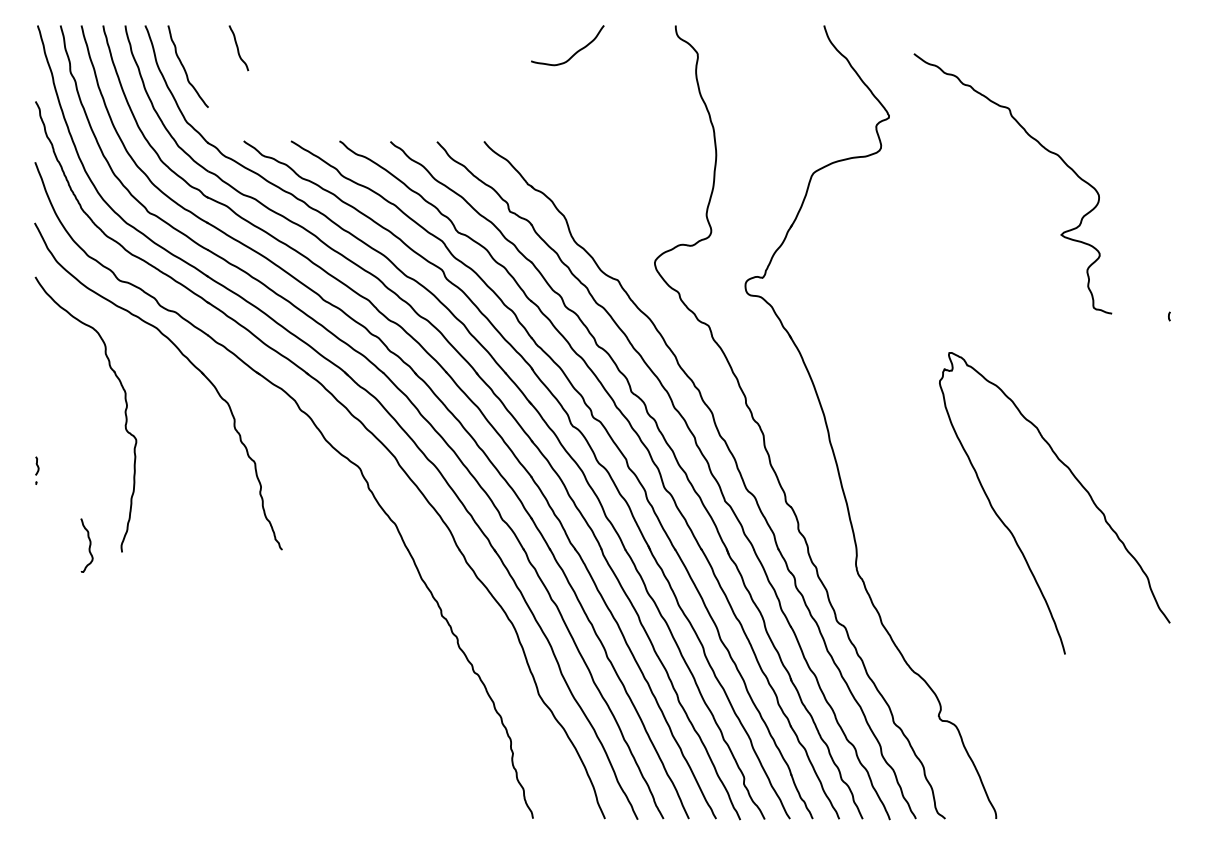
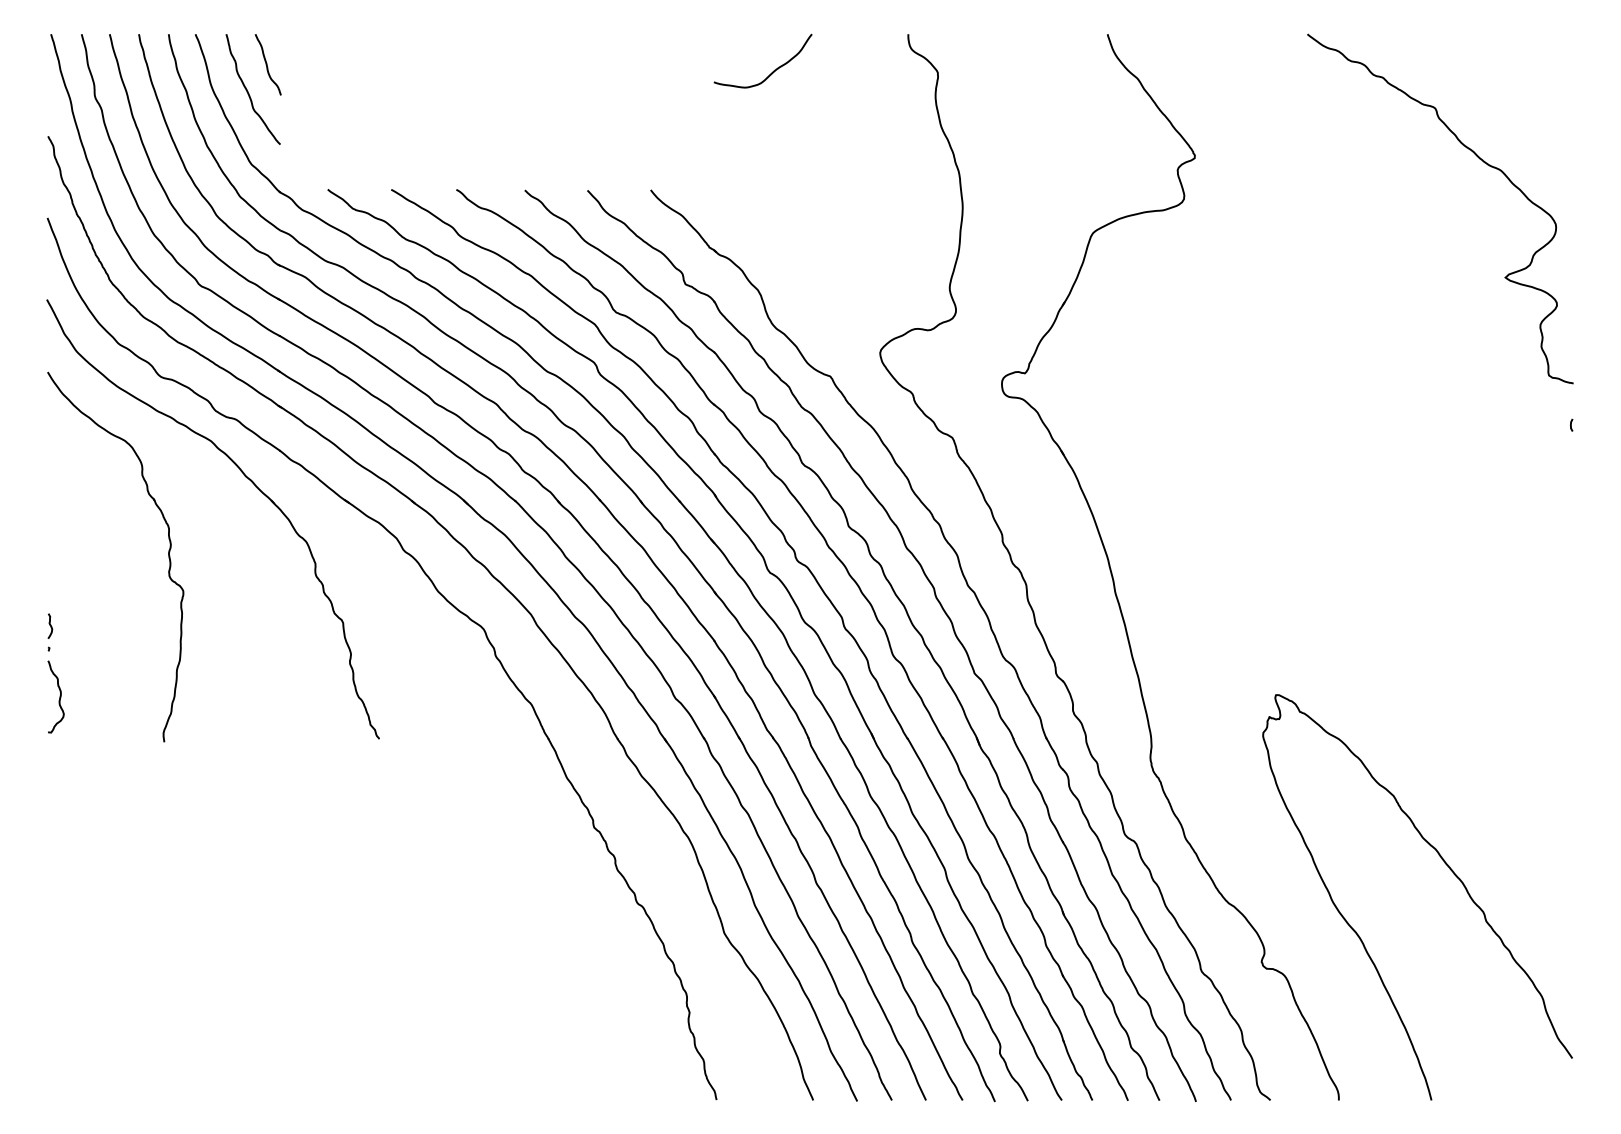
curve: (238, 48) -> (267, 64), moved
curve: (1042, 147) -> (1479, 159), moved
curve: (1078, 482) -> (1449, 869), moved
curve: (89, 545) -> (59, 696), moved

